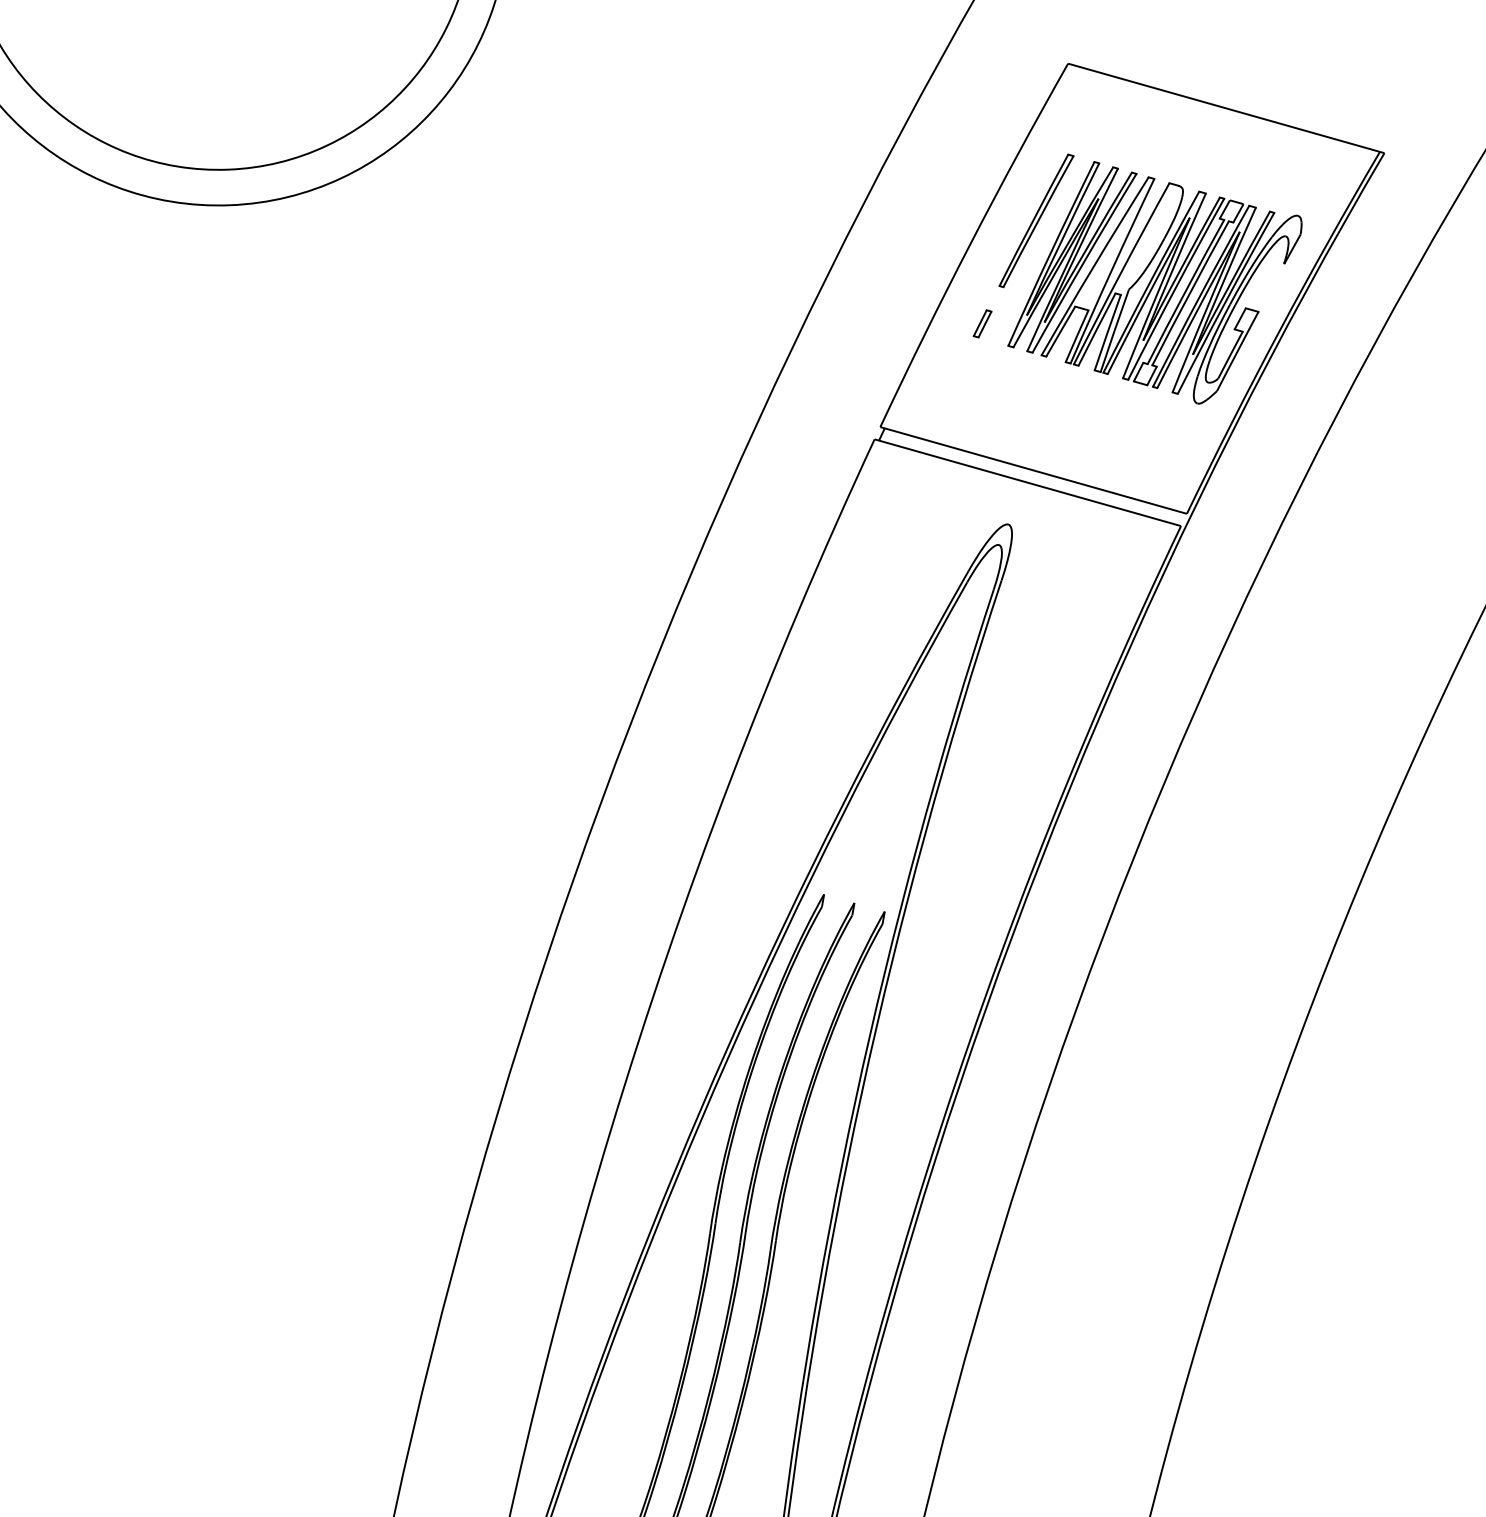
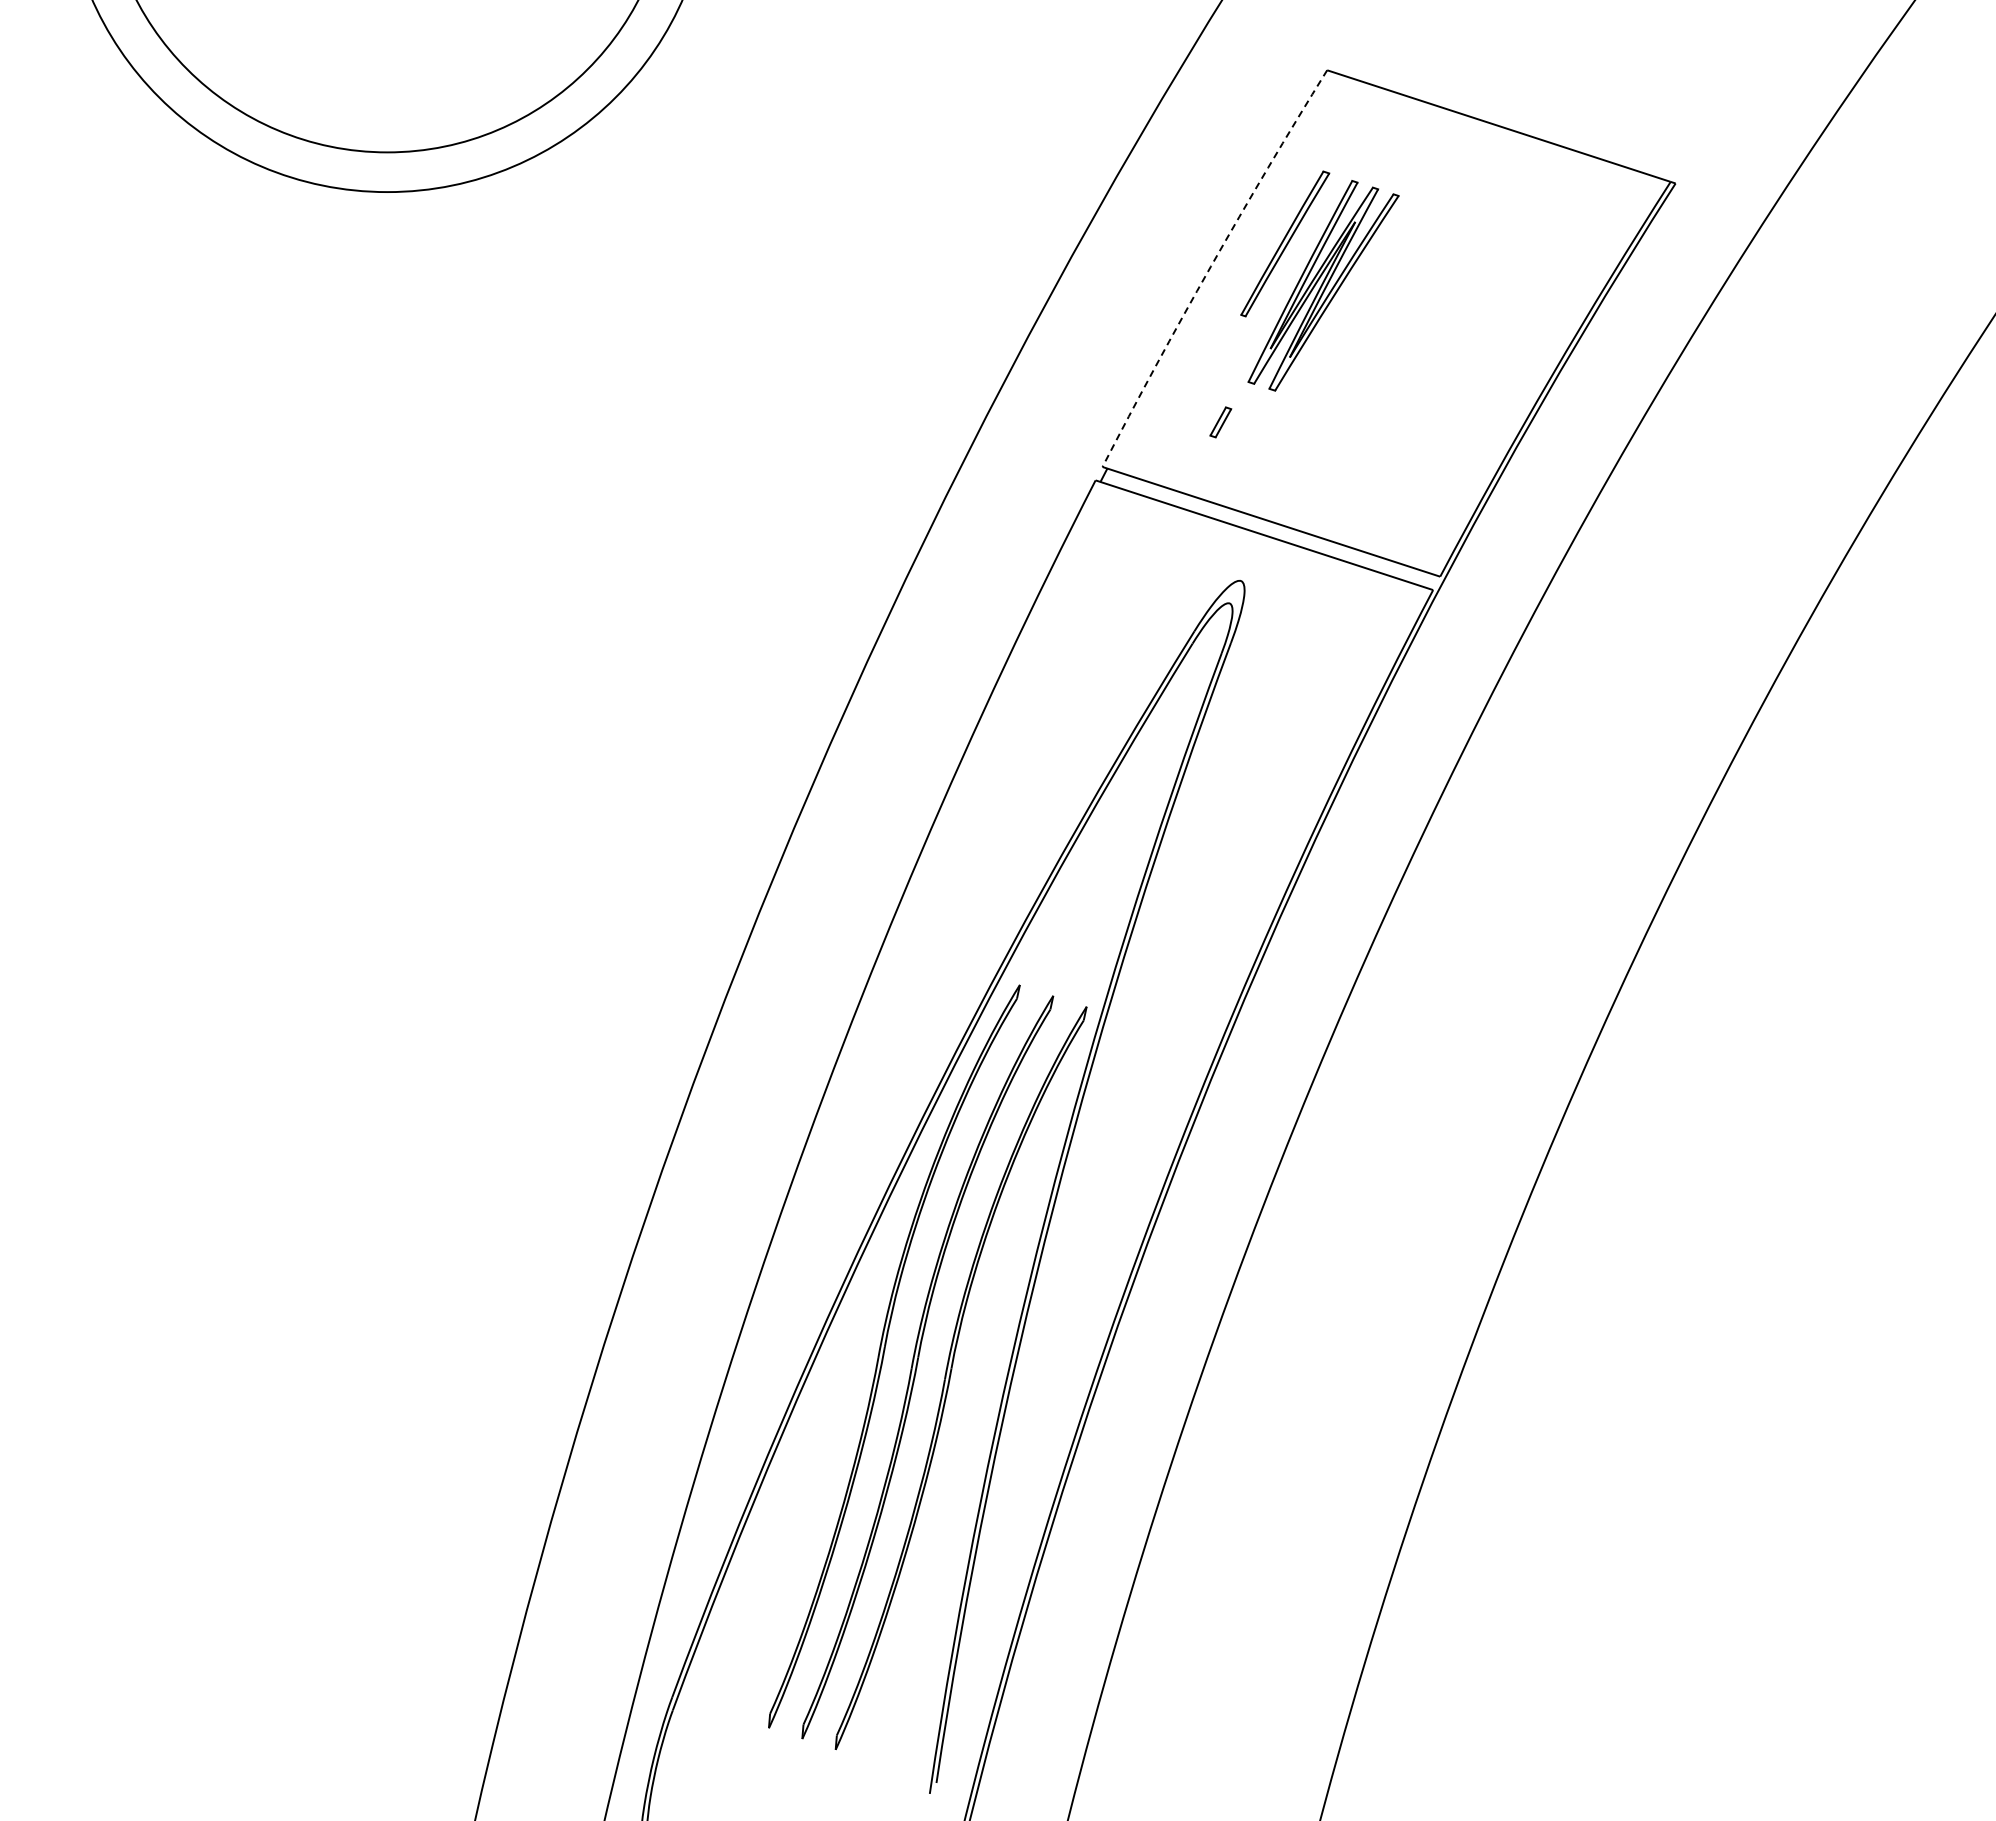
arc: (971, 243) -> (1211, 266), solid -> dashed
part: (1171, 290) -> (1432, 327), removed
part: (982, 323) -> (1220, 422), moved

